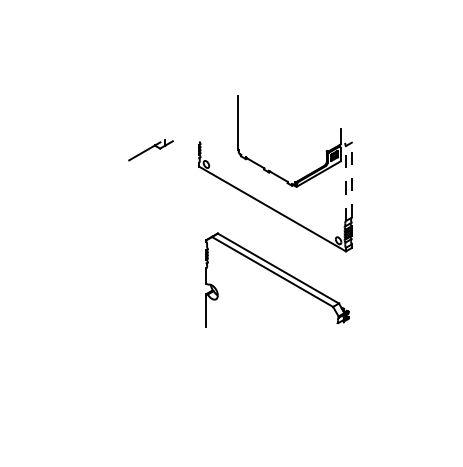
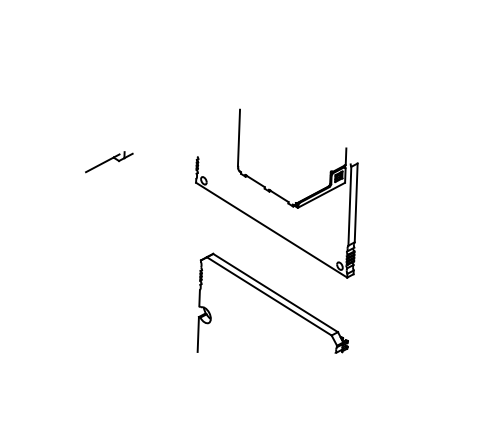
part: (150, 150) -> (108, 162), moved
line: (351, 179) -> (355, 202), dashed -> solid
line: (345, 183) -> (349, 206), dashed -> solid

